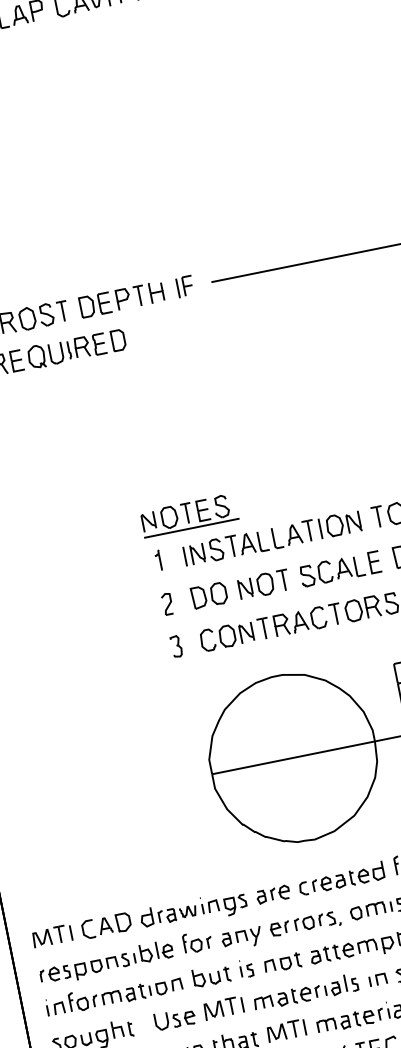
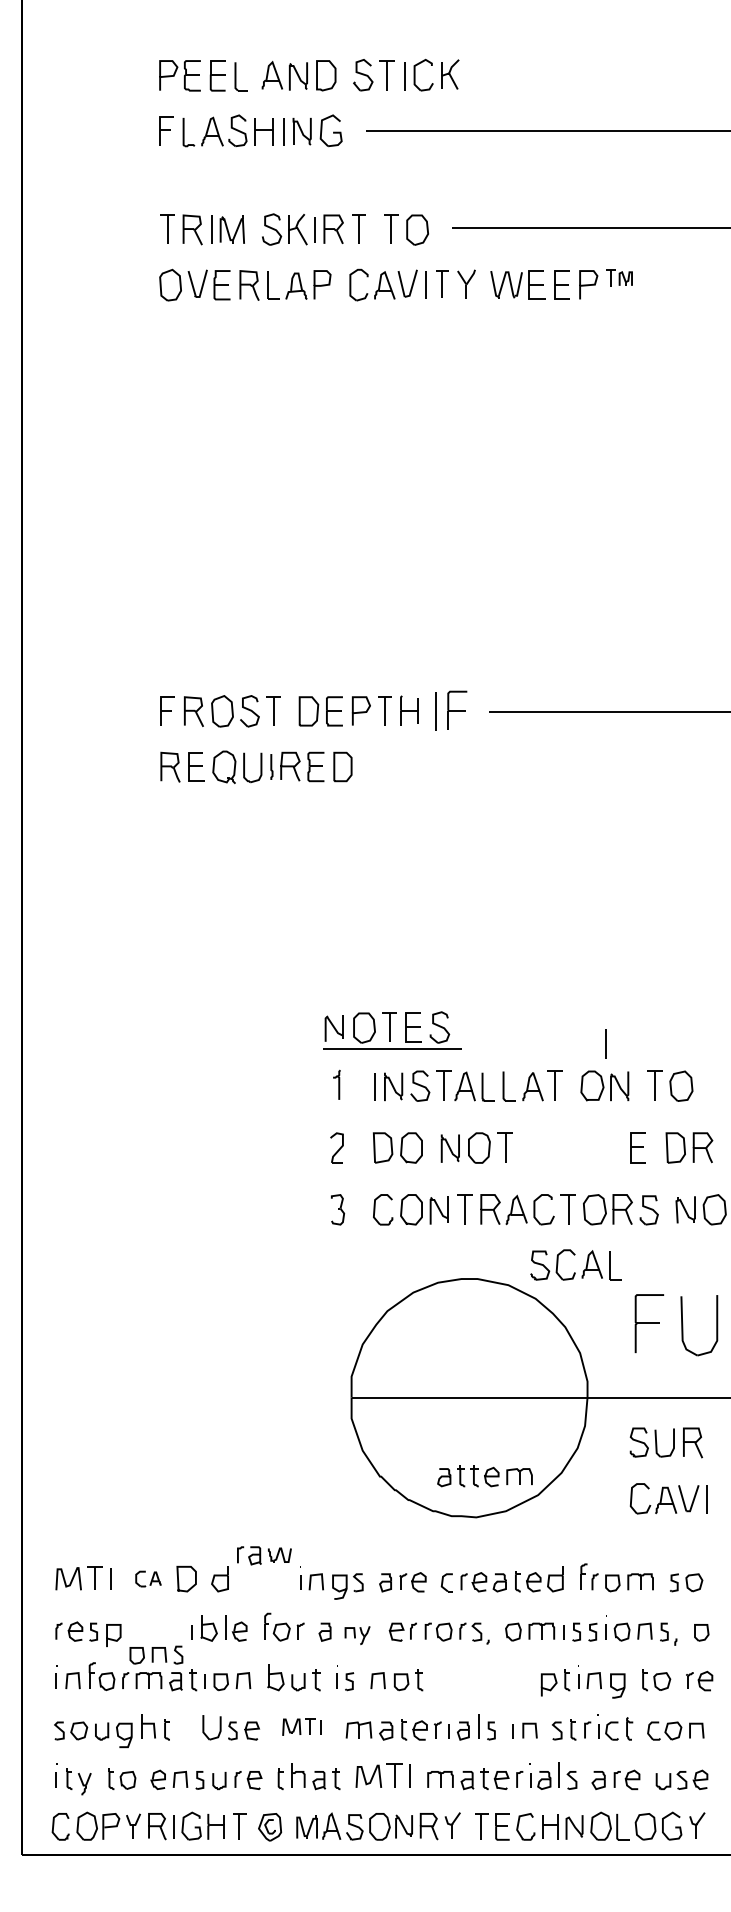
part: (185, 286) -> (451, 710), size x1.4
line: (319, 528) -> (605, 1043), moved
part: (332, 576) -> (575, 1272), moved
part: (177, 913) -> (264, 1555), moved
part: (97, 927) -> (148, 1578), size x0.6
part: (249, 937) -> (357, 1635), size x0.7
part: (343, 950) -> (484, 1476), moved
part: (110, 962) -> (156, 1654), moved
part: (223, 1008) -> (301, 1726), size x0.7

